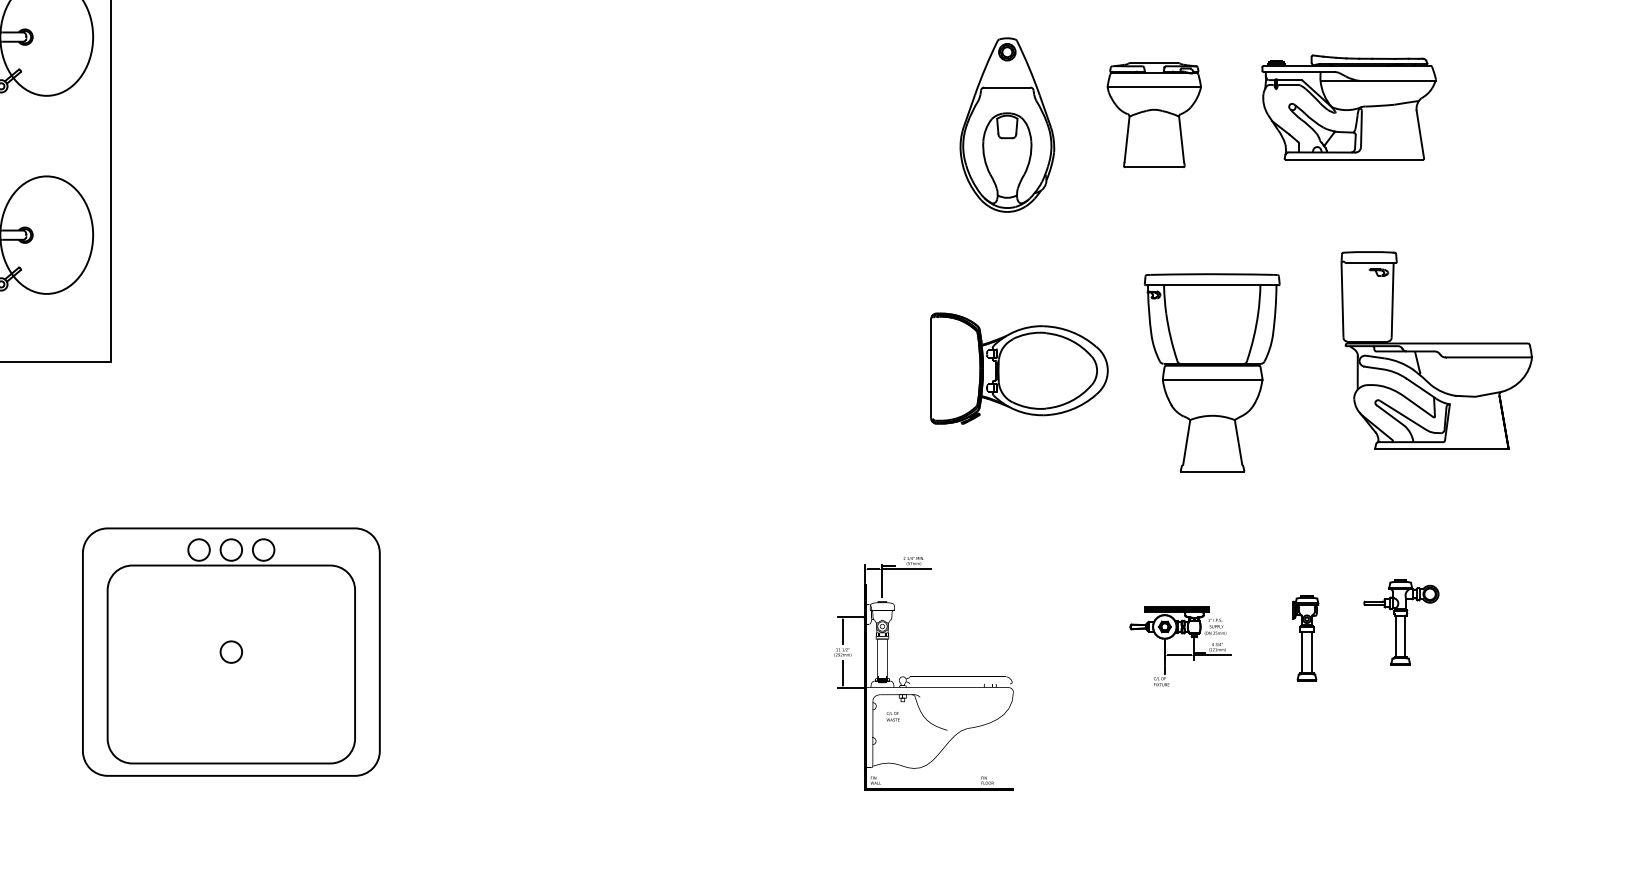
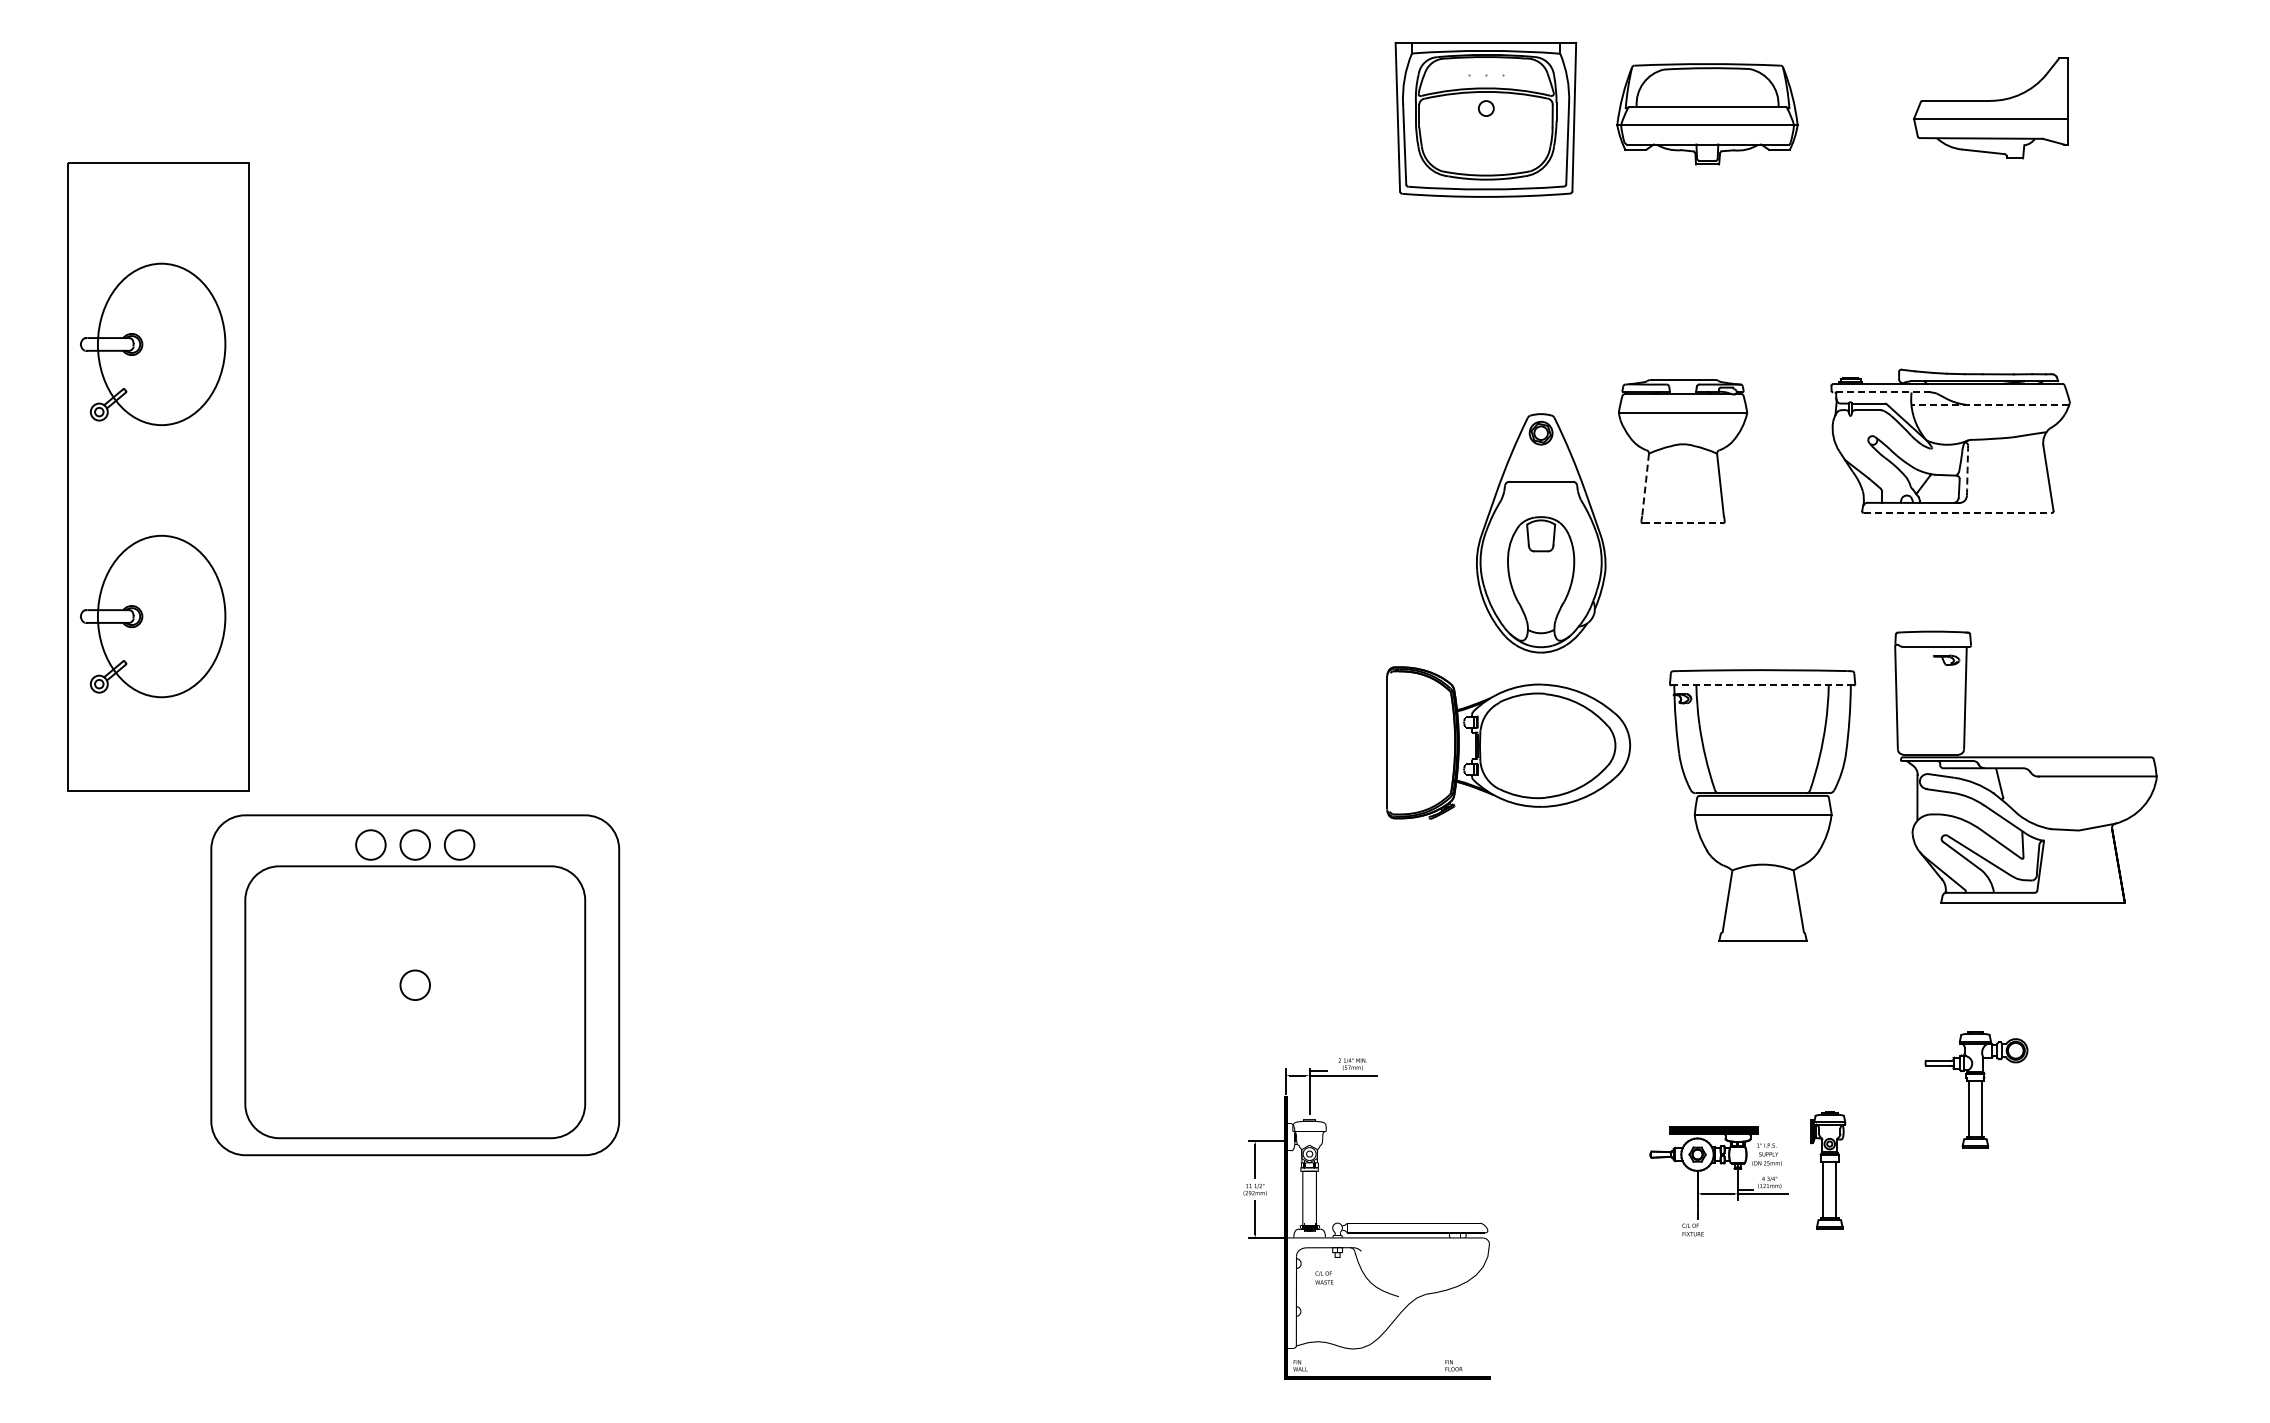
line: (1298, 72) -> (1881, 392), solid -> dashed
line: (1377, 80) -> (1989, 404), solid -> dashed
part: (1007, 125) -> (1541, 533), moved
arc: (1361, 128) -> (1967, 470), solid -> dashed
line: (1126, 139) -> (1645, 485), solid -> dashed
line: (1354, 159) -> (1958, 512), solid -> dashed
line: (1154, 167) -> (1683, 523), solid -> dashed
line: (1212, 285) -> (1762, 685), solid -> dashed
part: (1436, 350) -> (2025, 766), moved
part: (1019, 368) -> (1508, 742), moved
part: (1401, 622) -> (1976, 1089), moved
part: (1306, 638) -> (1828, 1170), moved
part: (231, 652) -> (415, 985), moved

